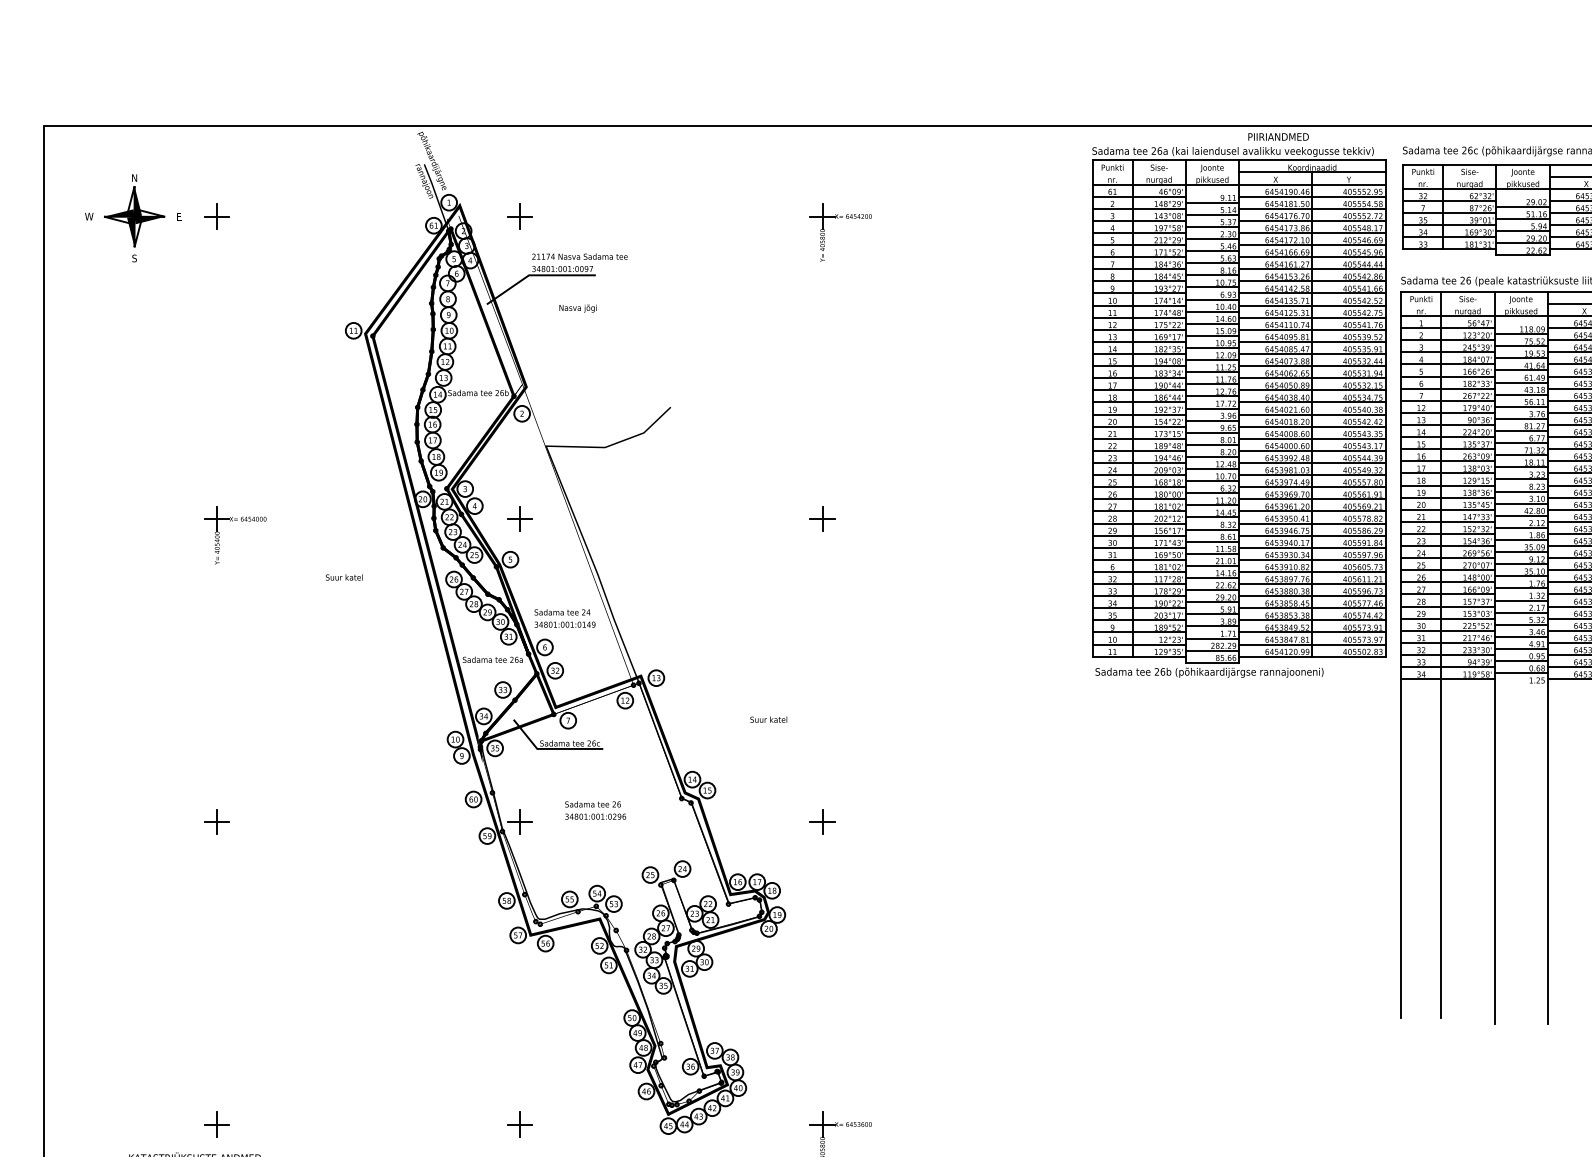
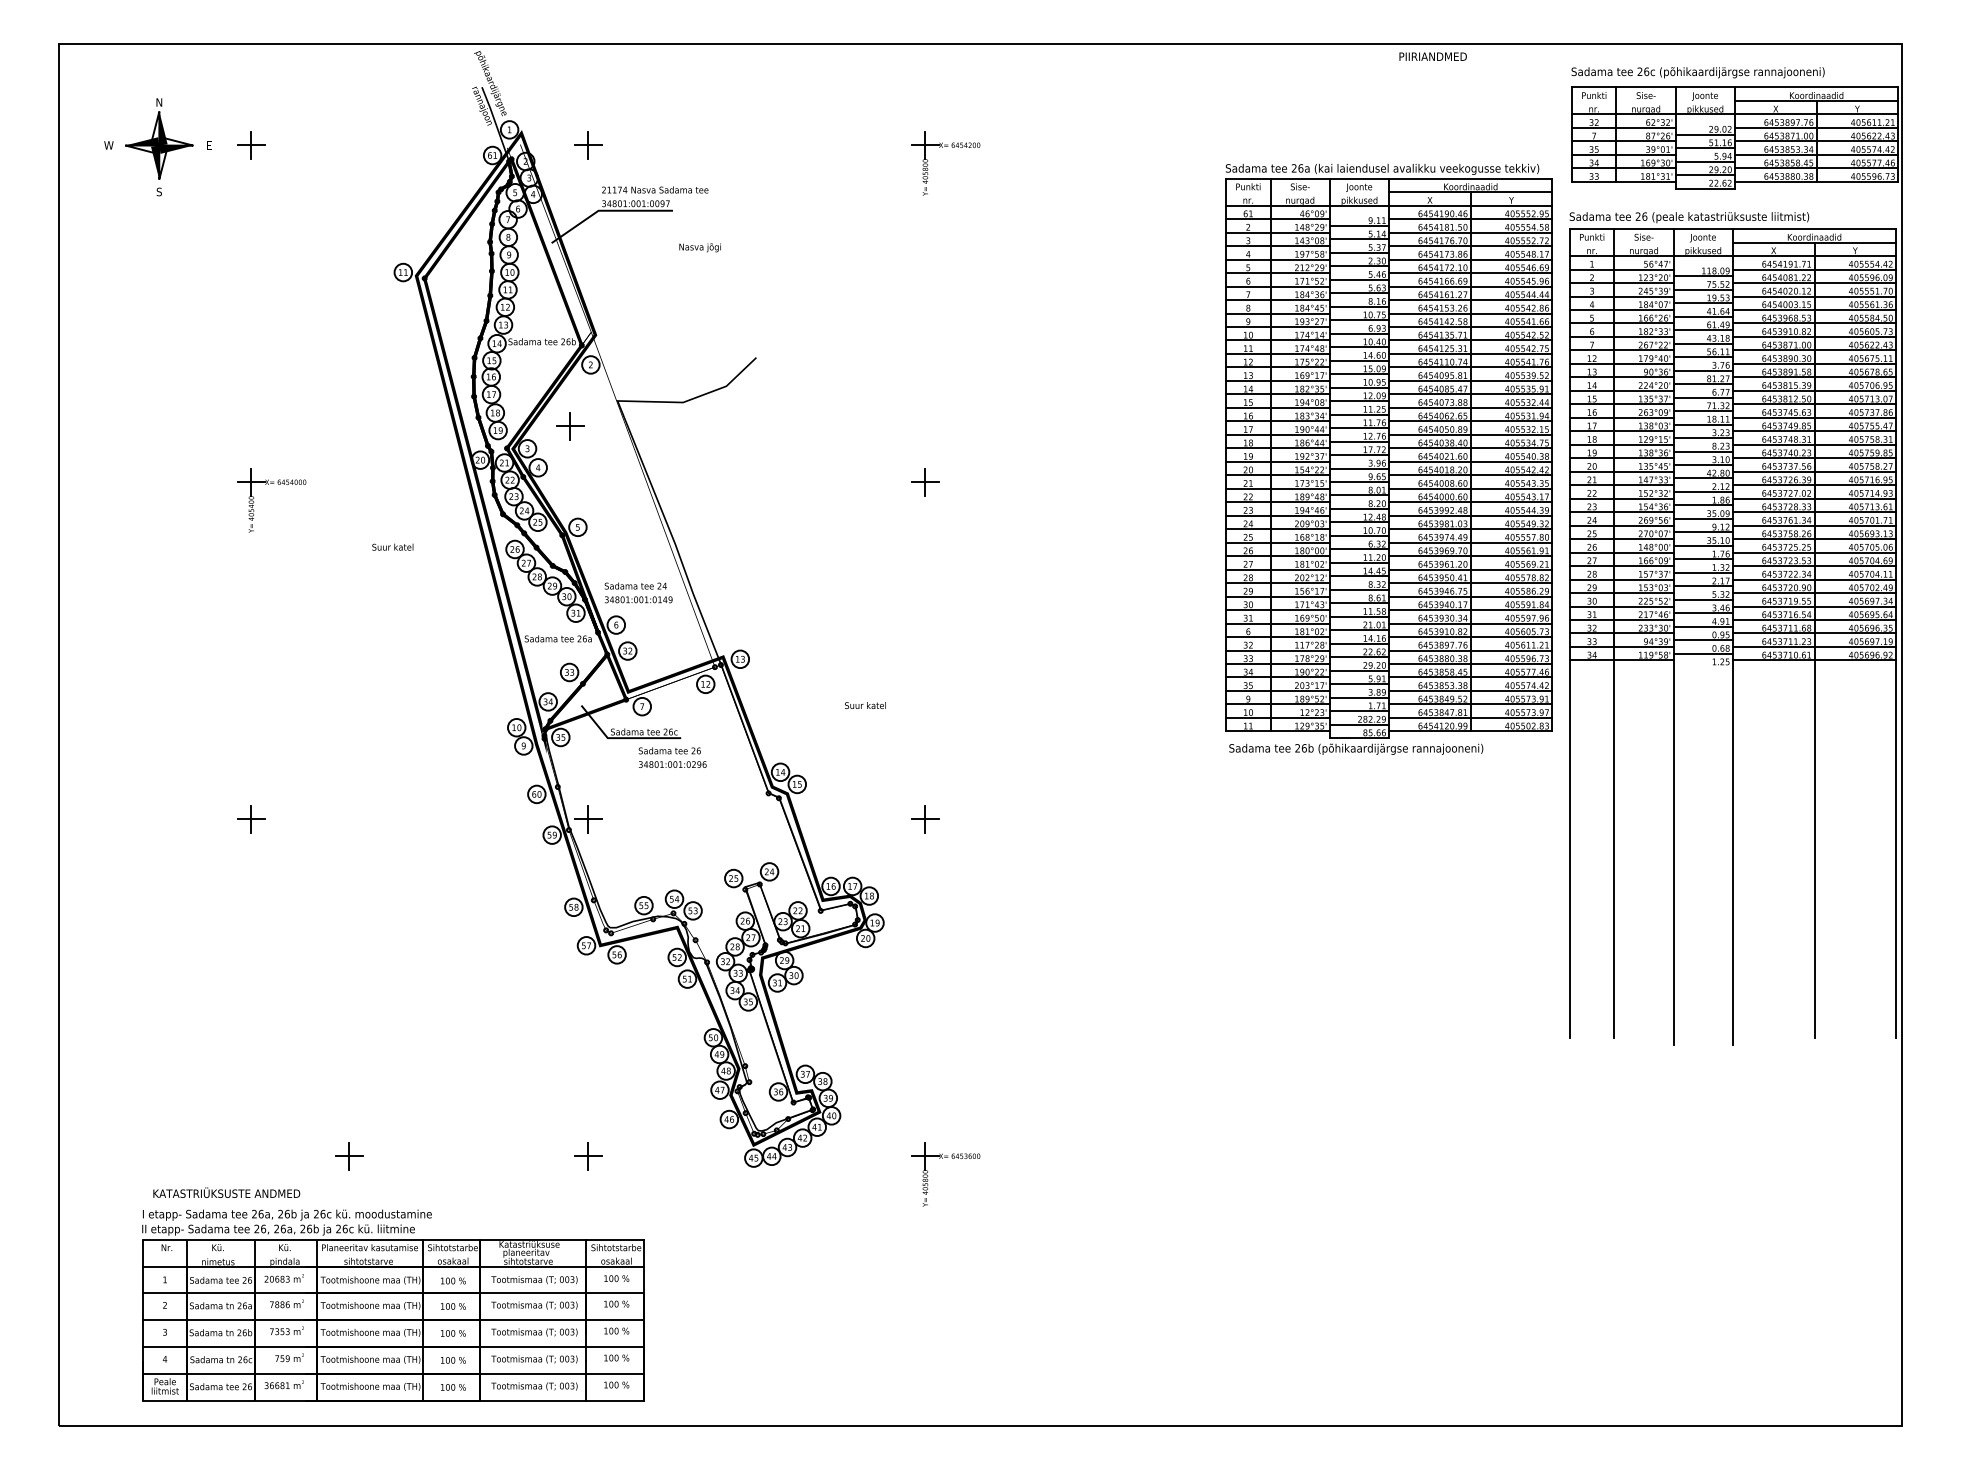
text: (577, 308) -> (699, 247), moved
part: (1238, 411) -> (1388, 458), moved
part: (520, 519) -> (570, 426), moved
text: (595, 810) -> (672, 757), moved
part: (217, 1124) -> (349, 1156), moved

